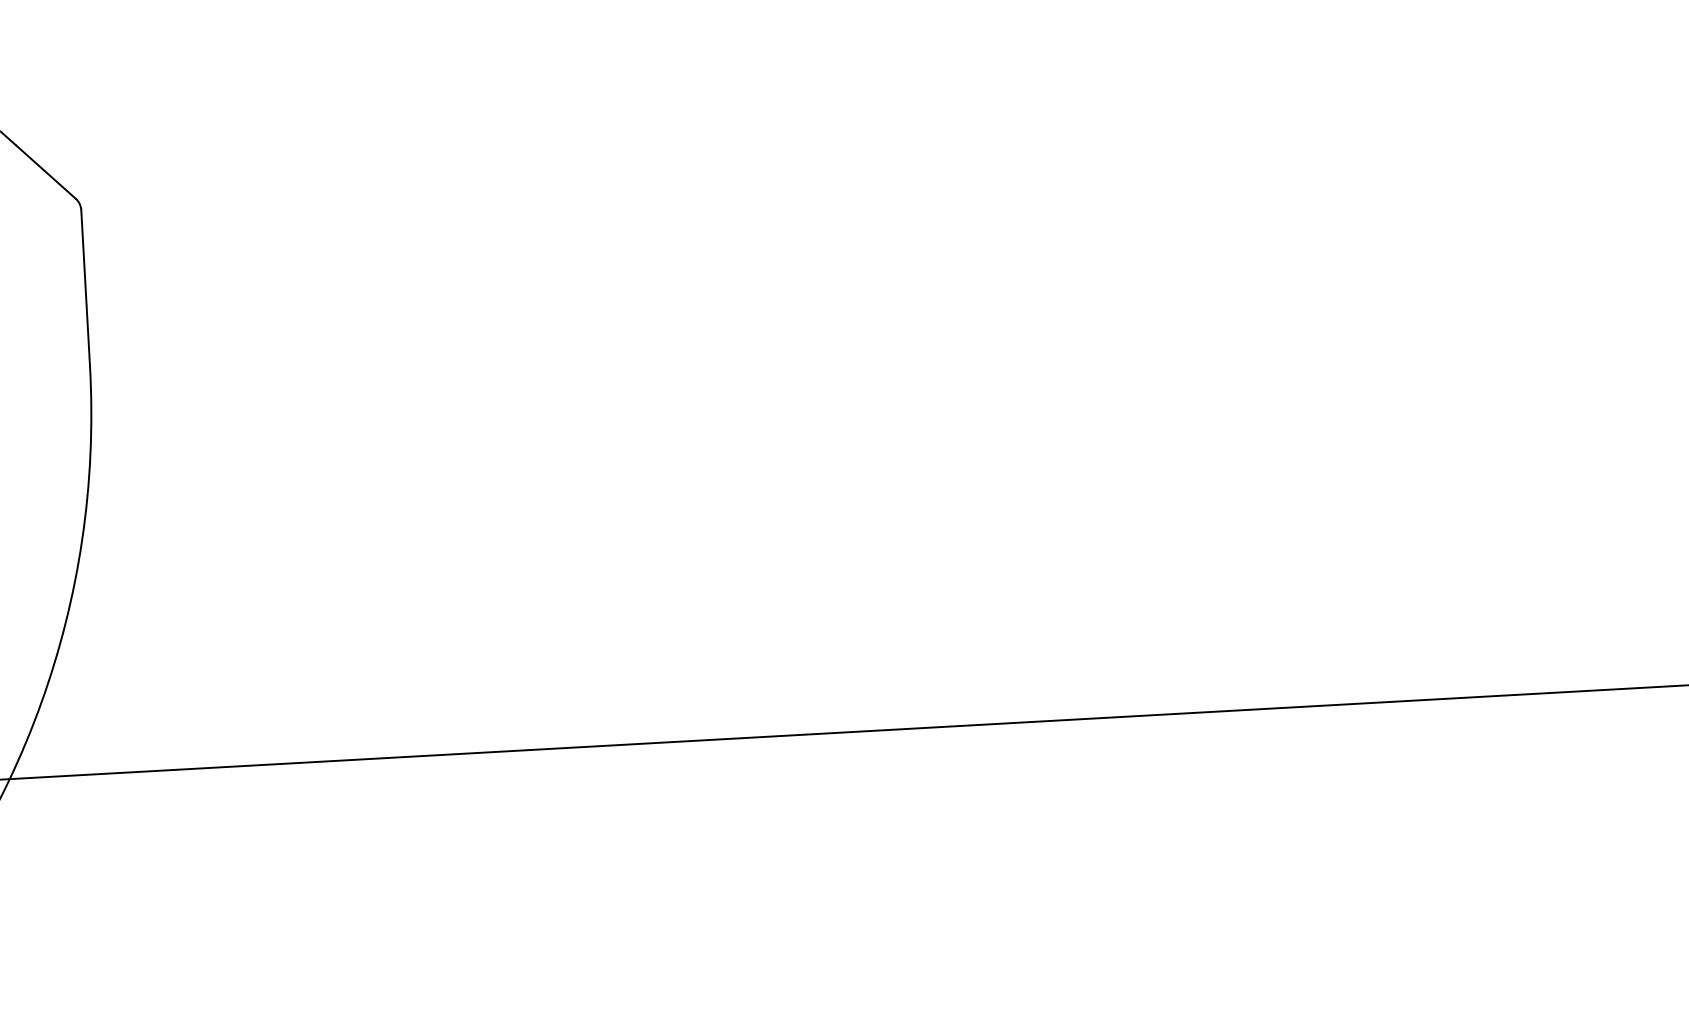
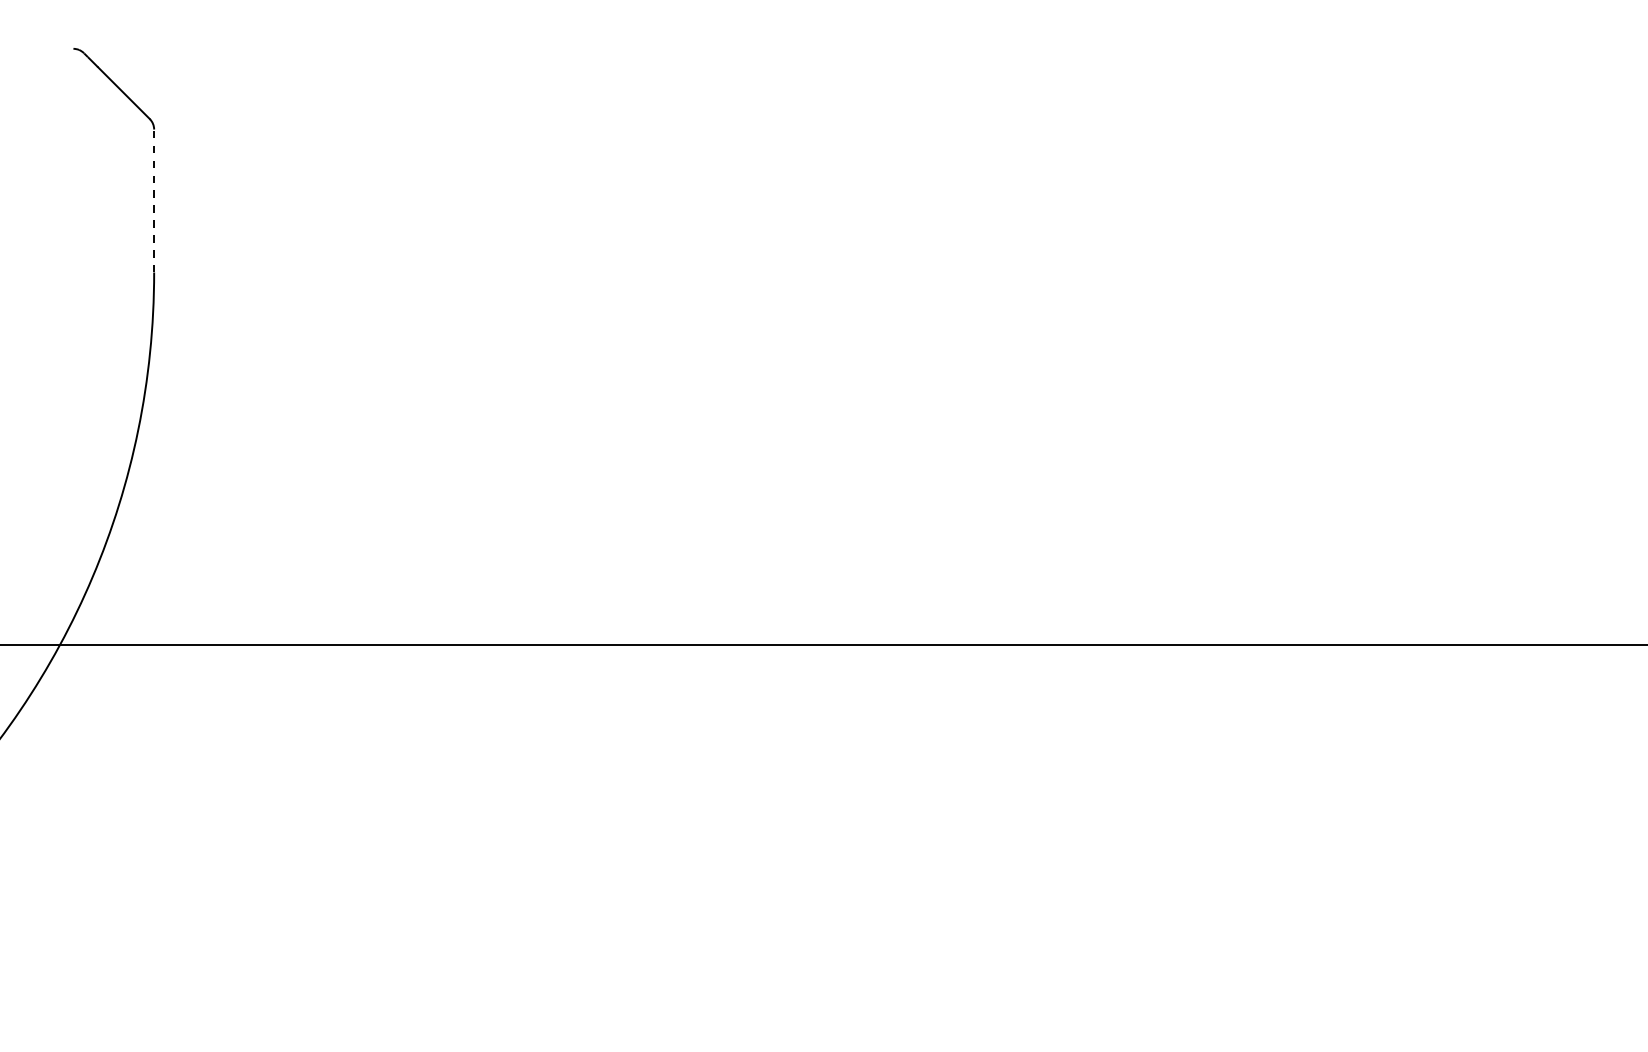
line: (85, 287) -> (154, 200), solid -> dashed

